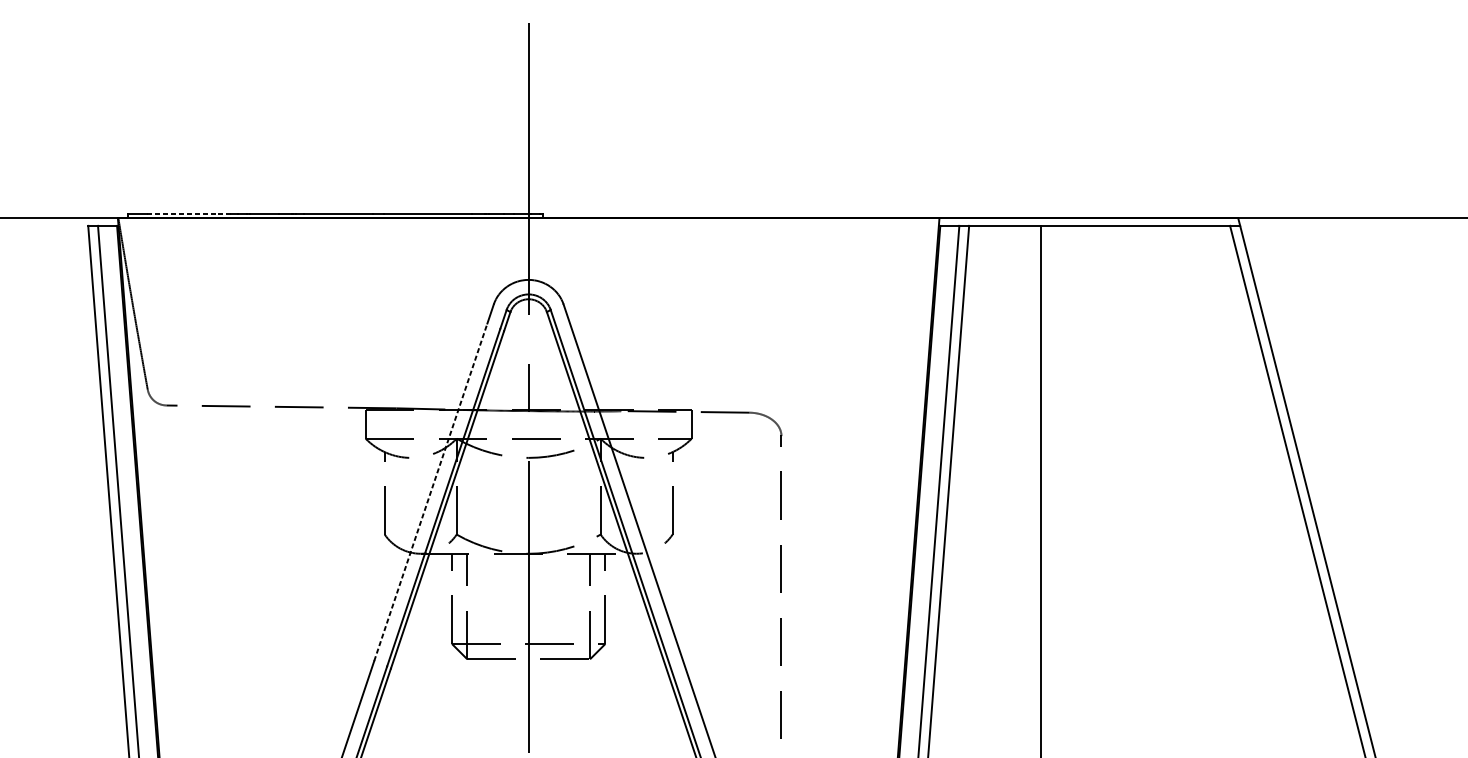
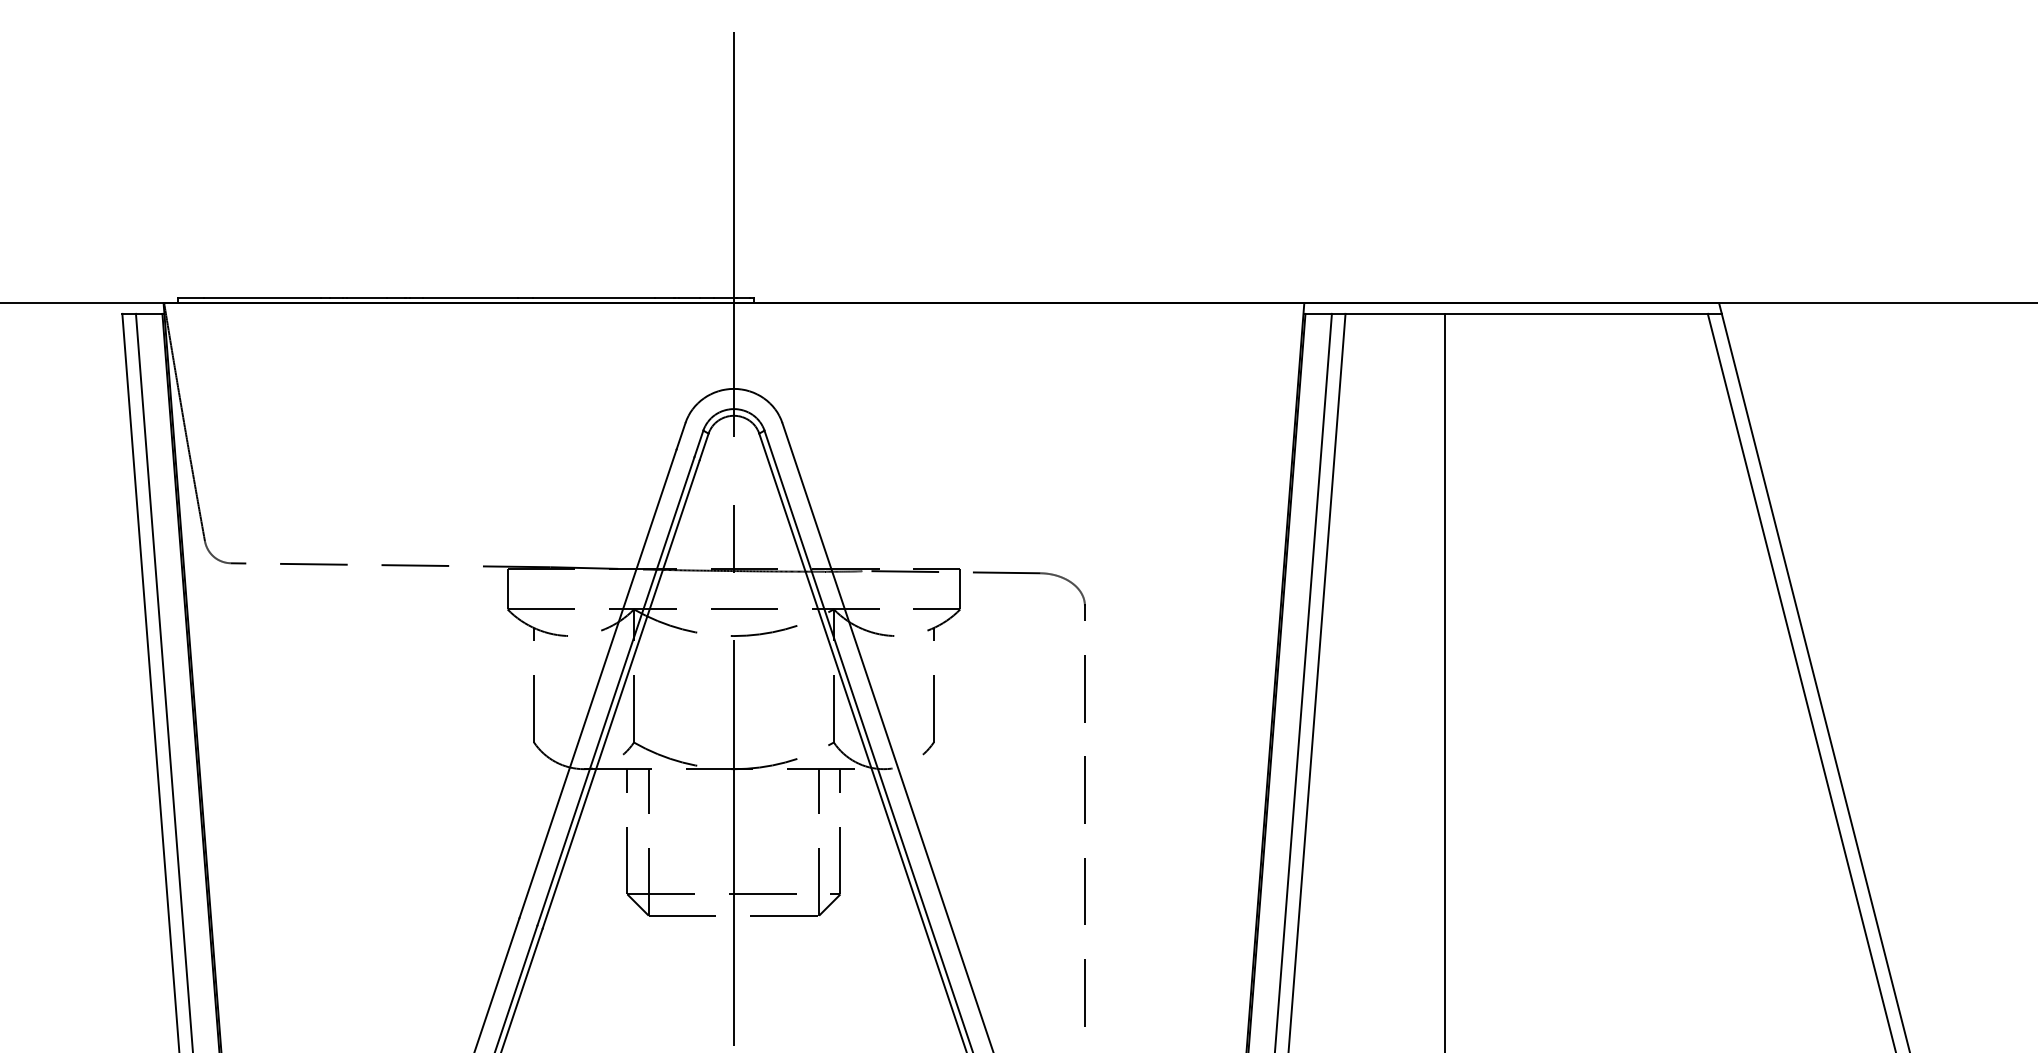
line: (189, 214) -> (262, 297), dashed -> solid
line: (431, 492) -> (598, 683), dashed -> solid

